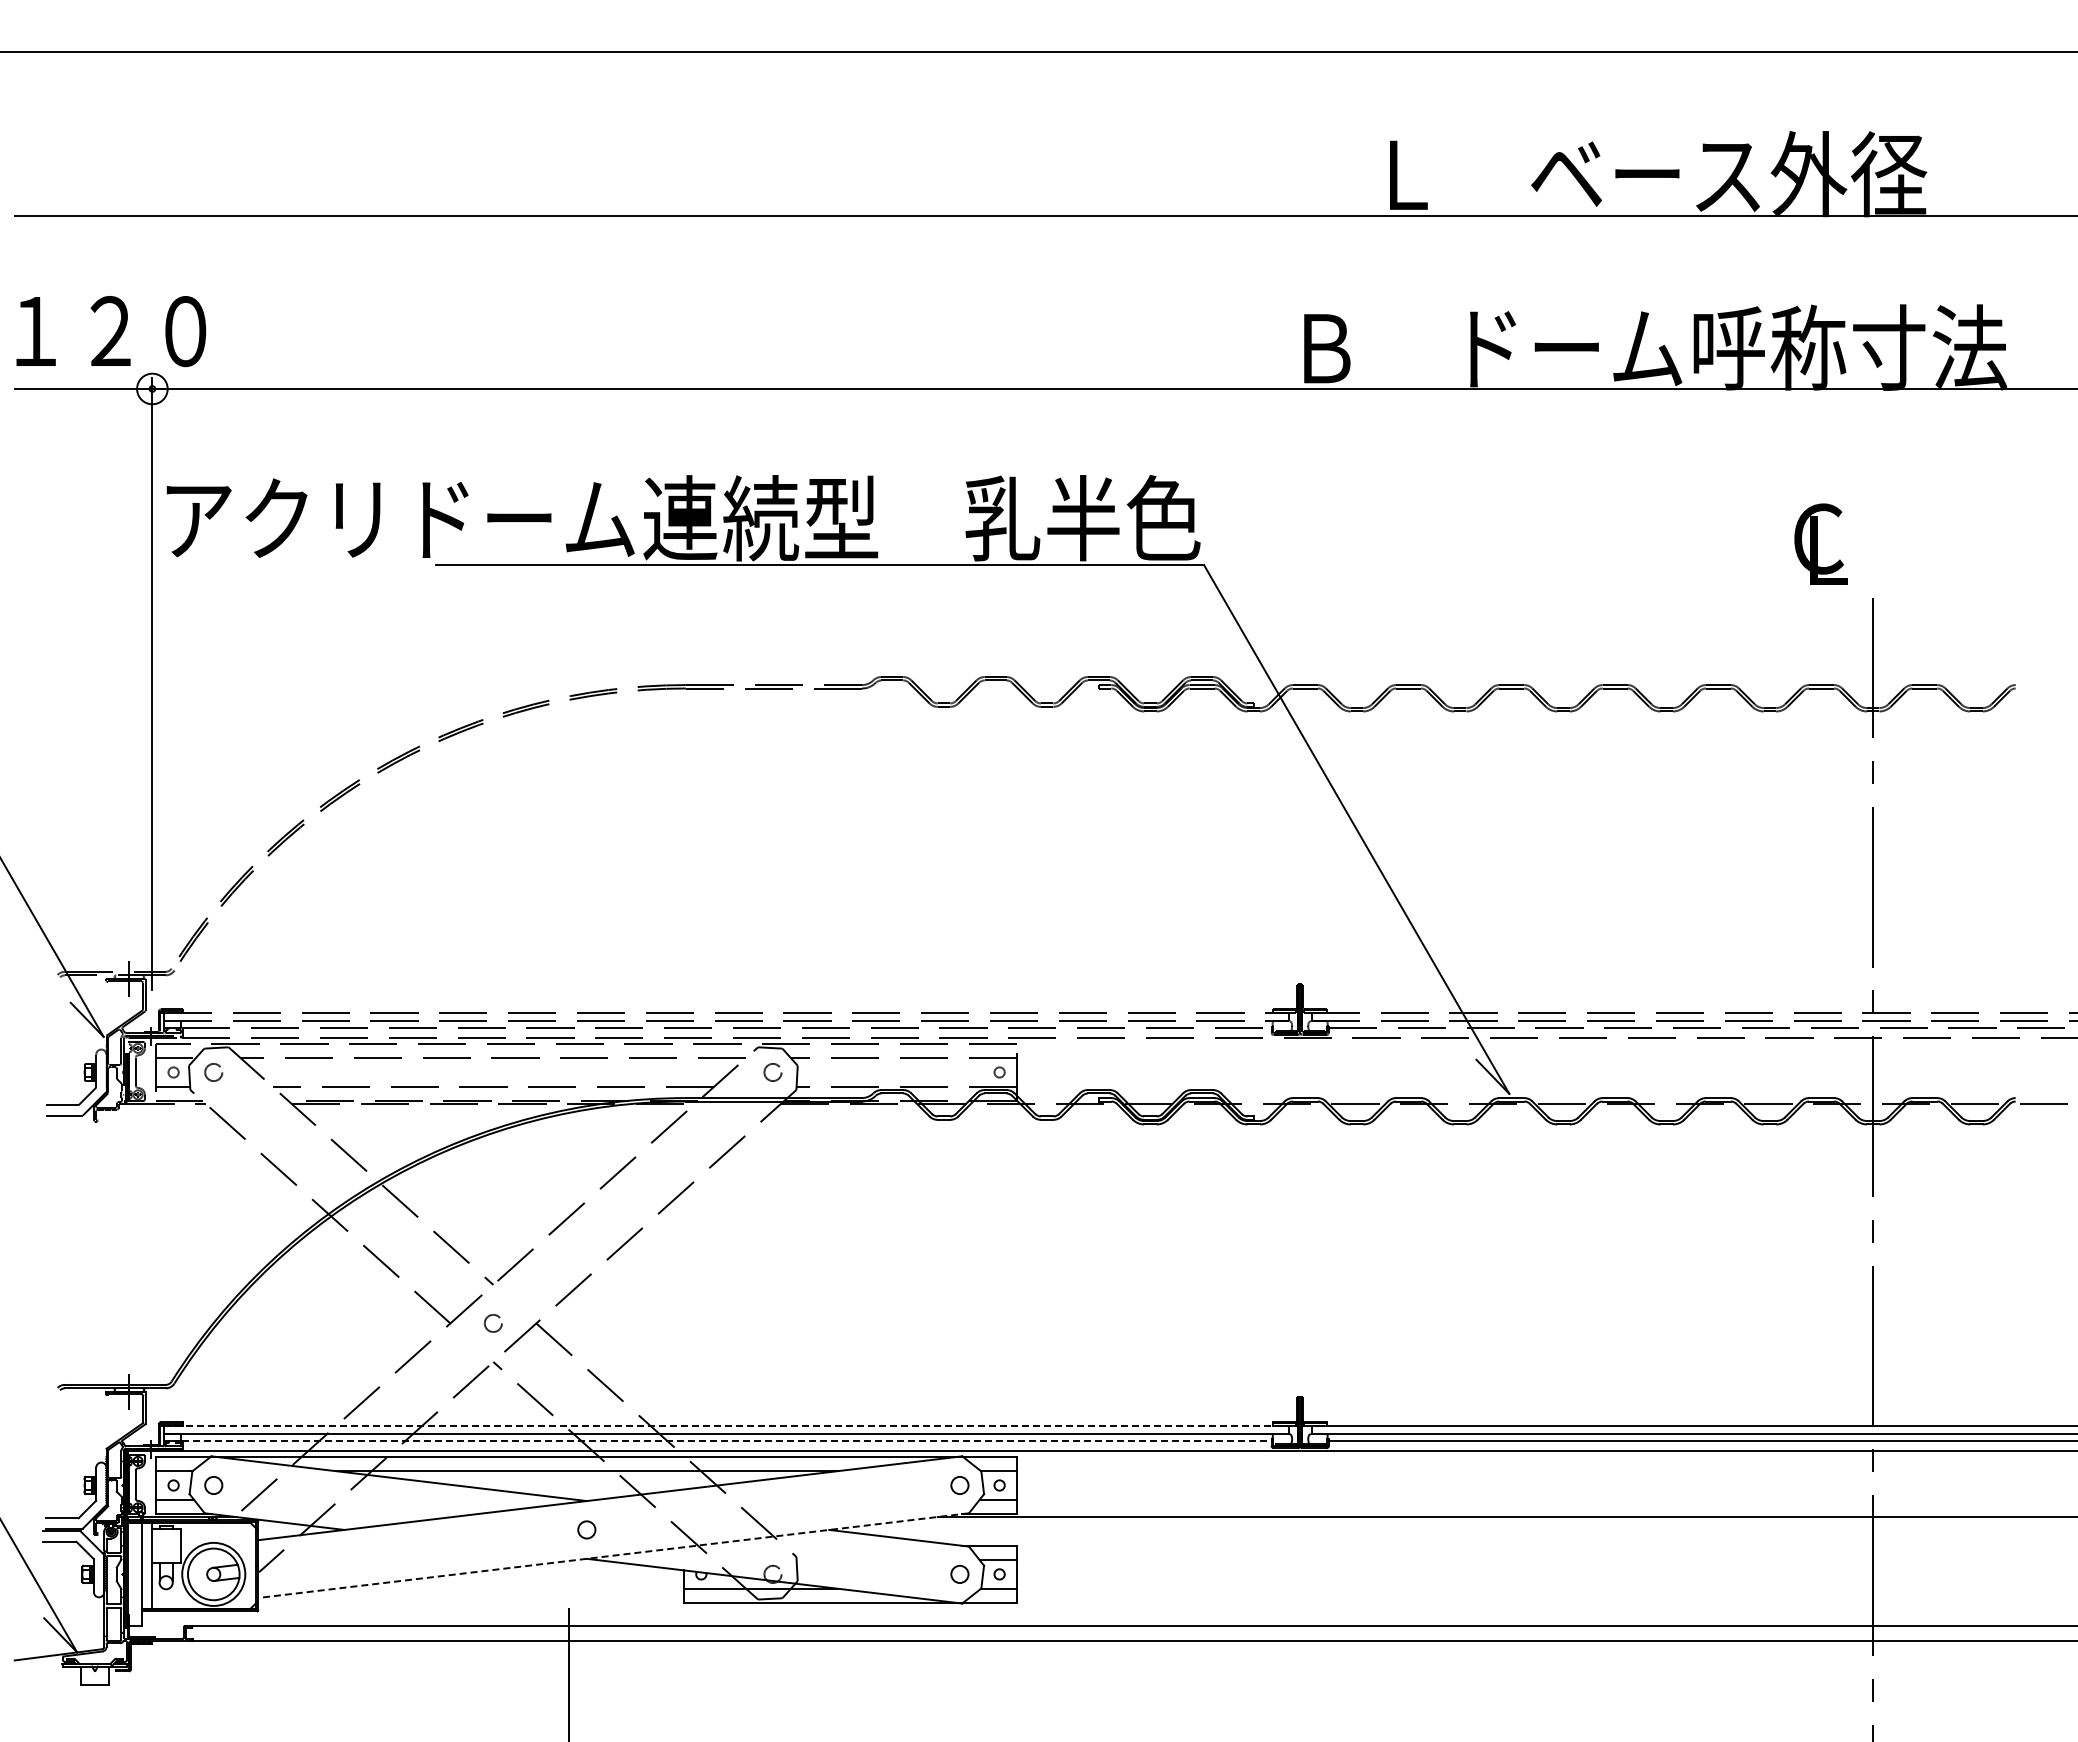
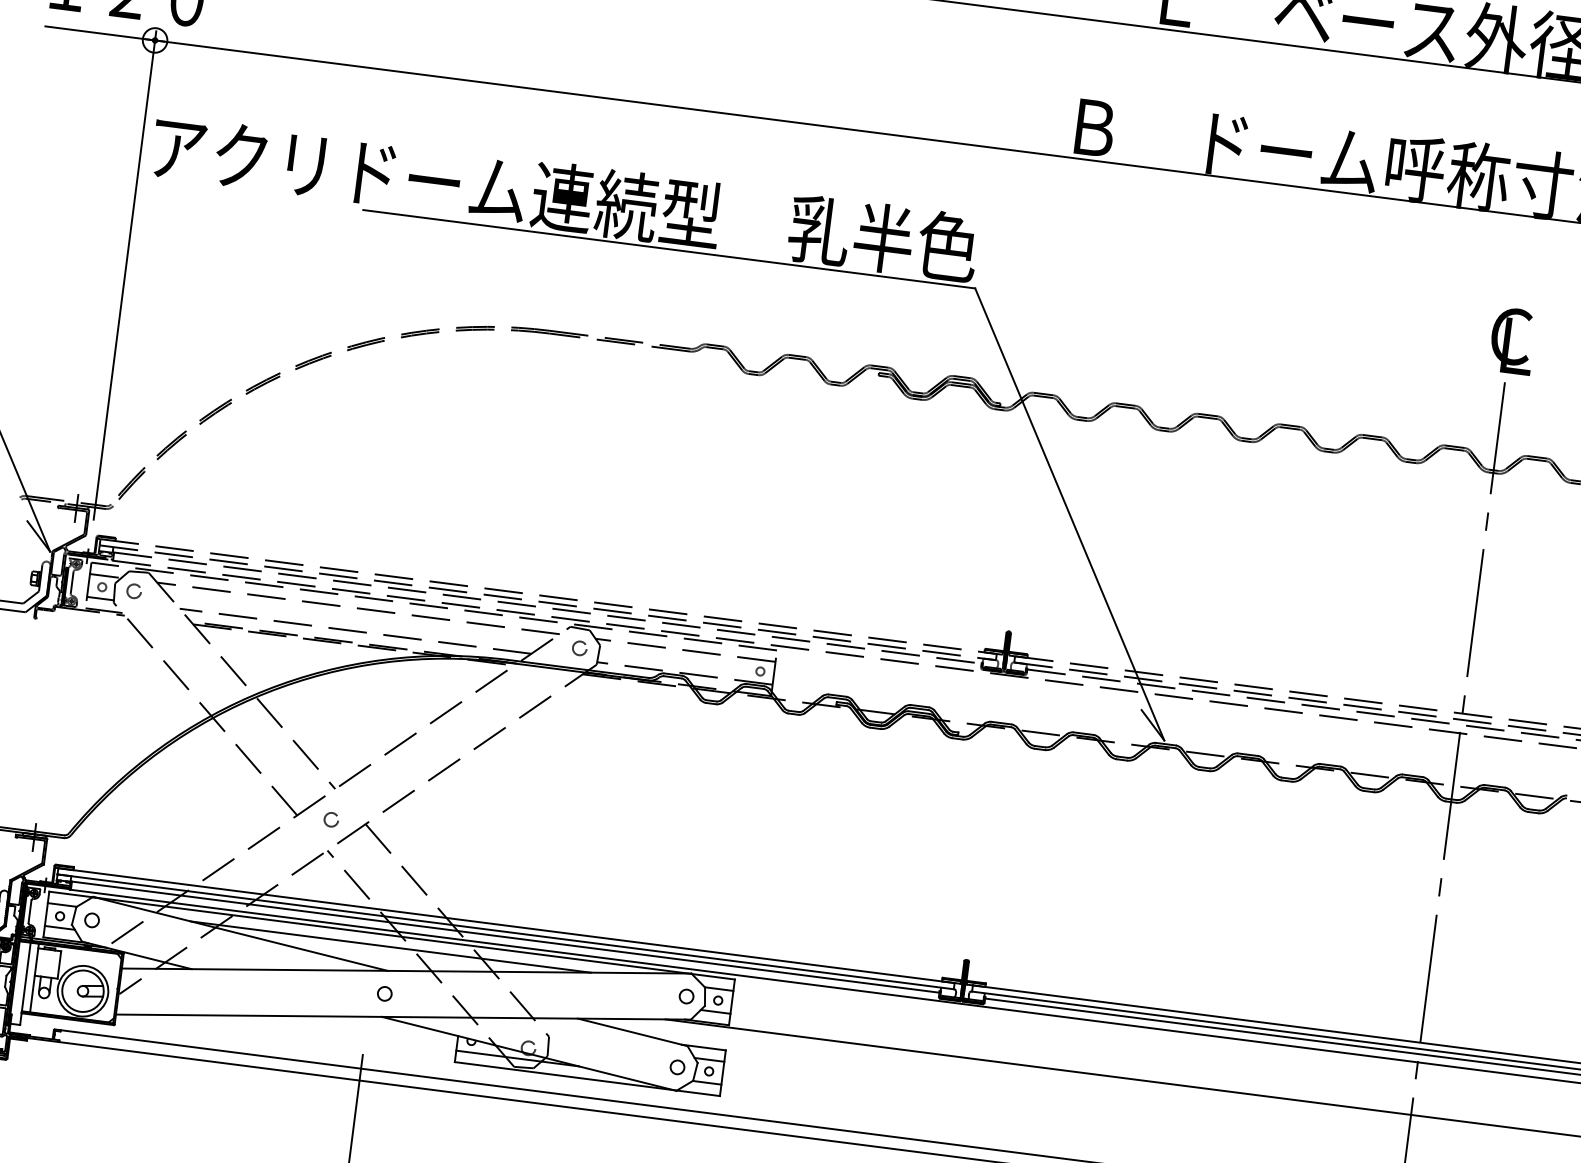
text: (1820, 543) -> (1512, 340), moved
line: (726, 1426) -> (506, 925), dashed -> solid
line: (726, 1440) -> (505, 936), dashed -> solid
line: (613, 1555) -> (403, 1016), dashed -> solid

